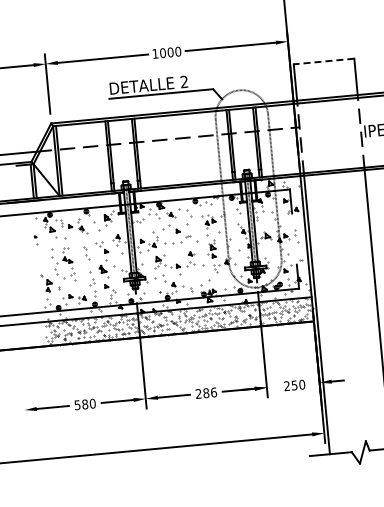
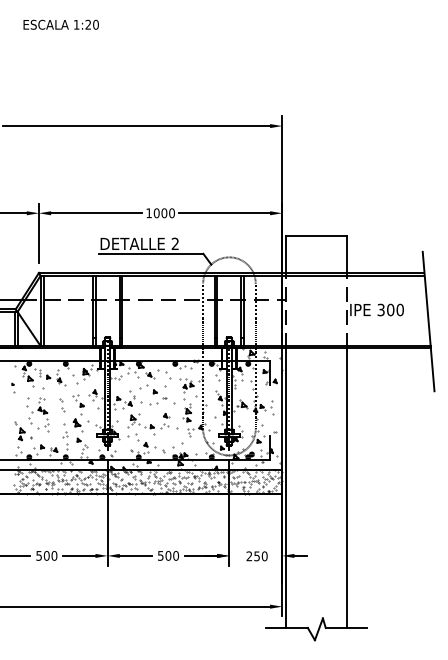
line: (323, 61) -> (315, 236), dashed -> solid
text: (206, 392) -> (168, 555), 286 -> 500
text: (84, 404) -> (46, 555), 580 -> 500

